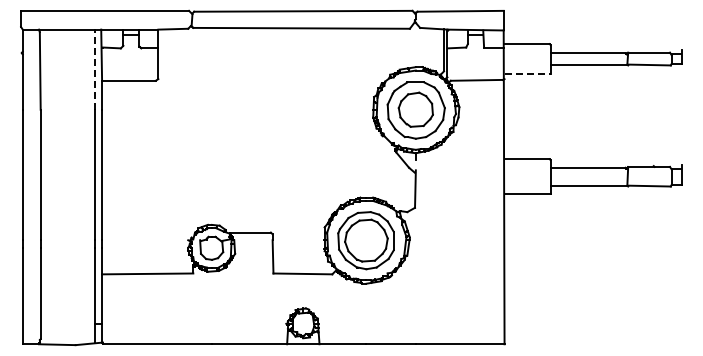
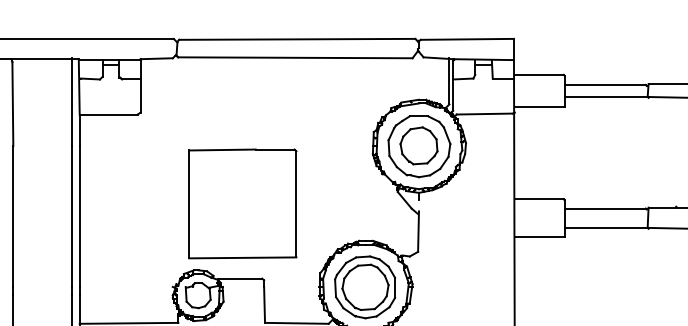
line: (95, 69) -> (72, 102), dashed -> solid
line: (528, 73) -> (540, 106), dashed -> solid
part: (252, 163) -> (242, 203), added

